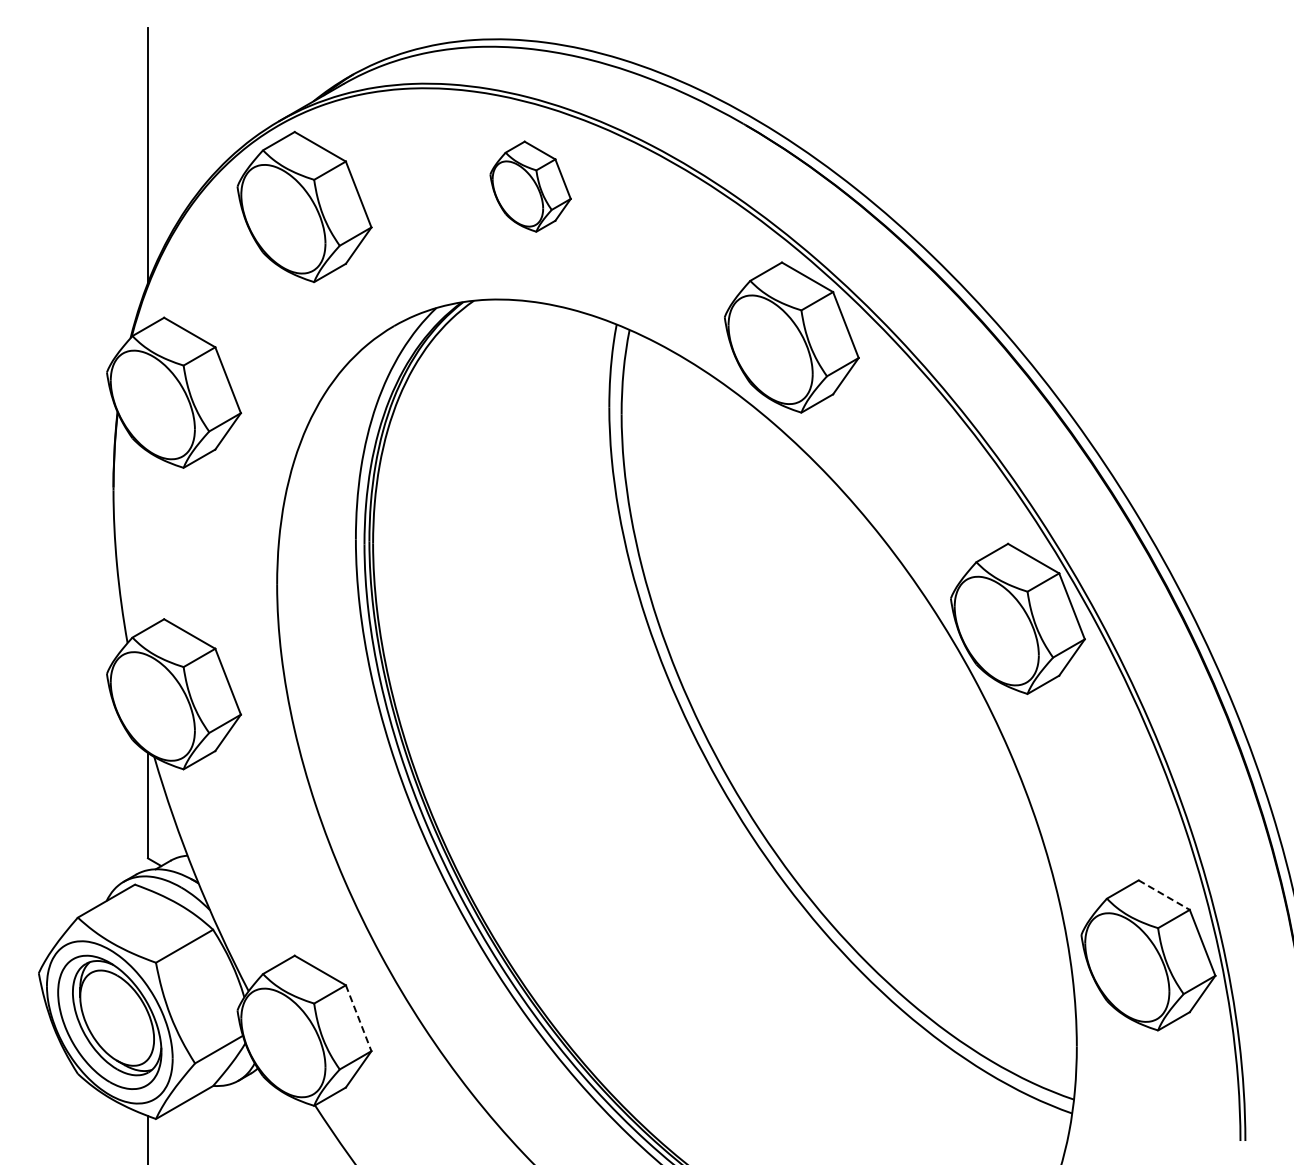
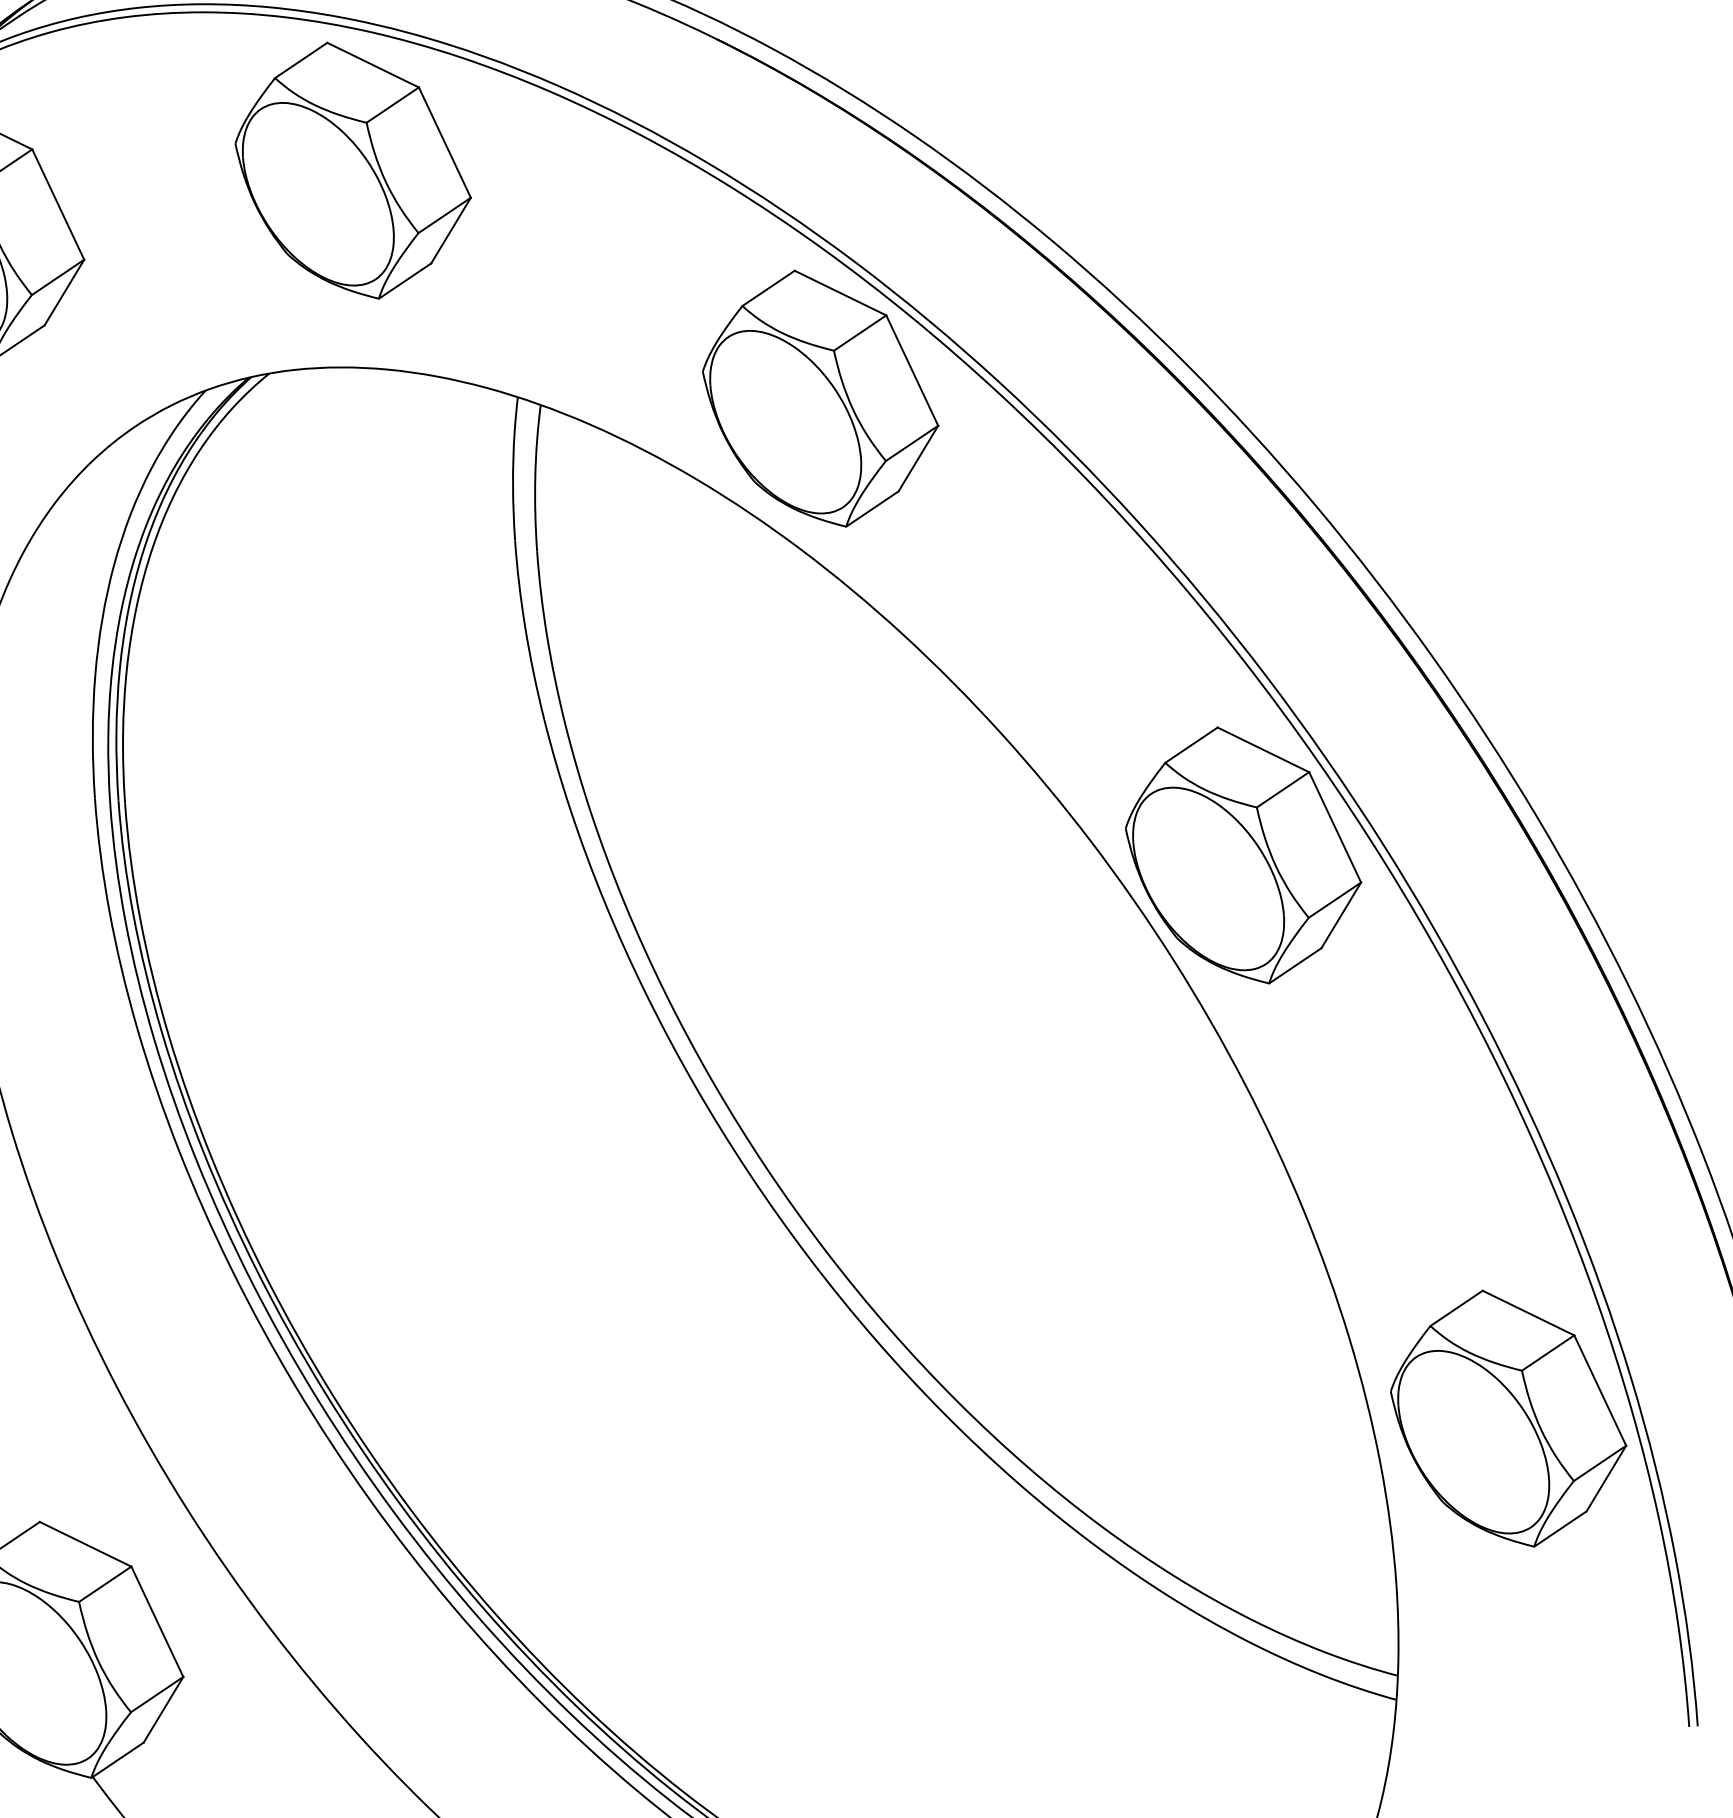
part: (530, 186) -> (352, 170), size x1.67
line: (1164, 895) -> (1529, 1313), dashed -> solid
line: (358, 1018) -> (157, 1622), dashed -> solid

